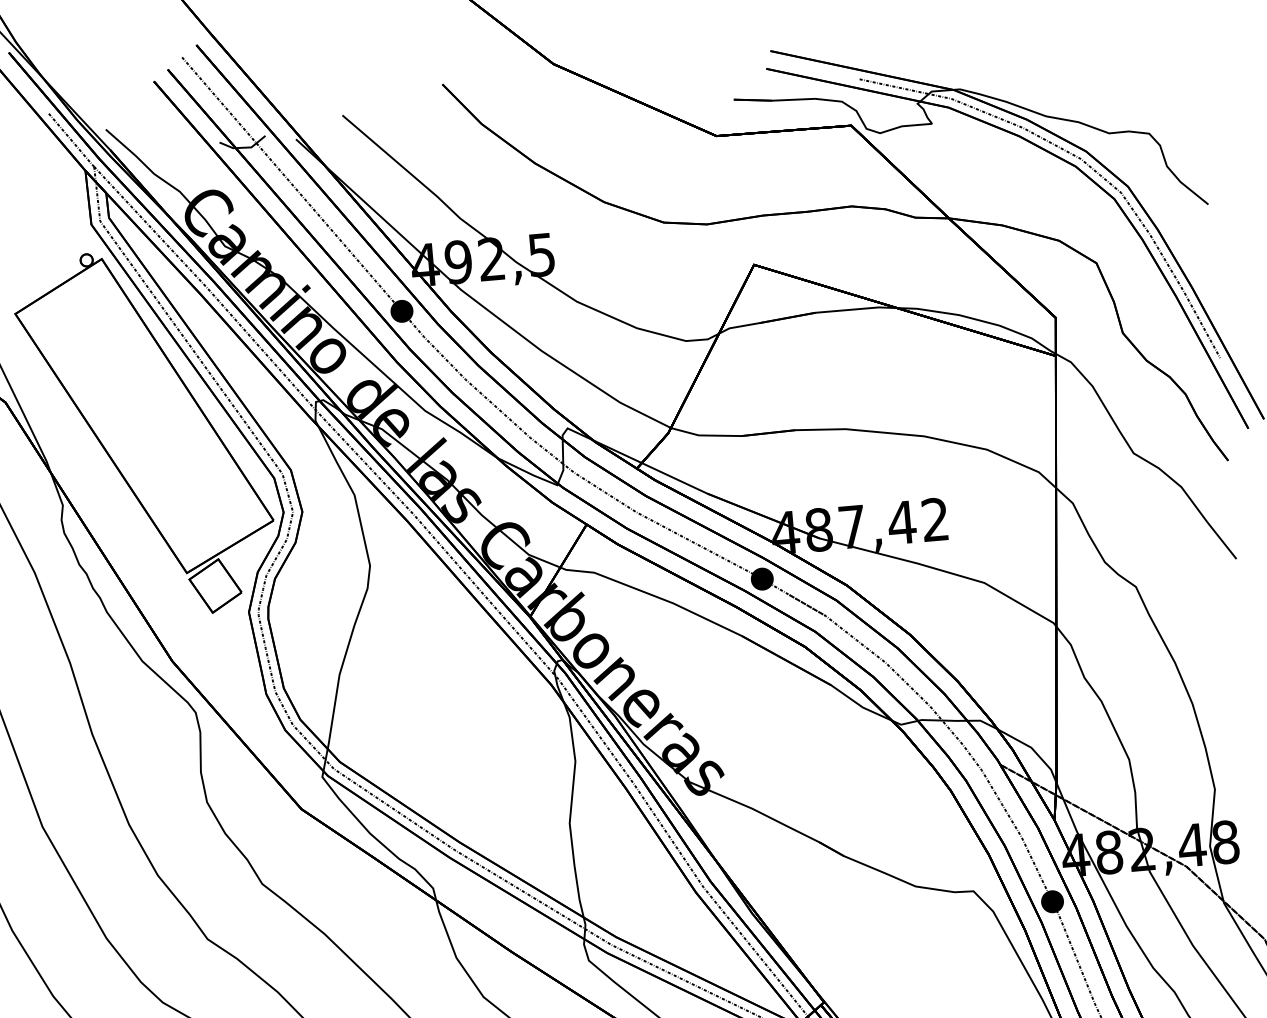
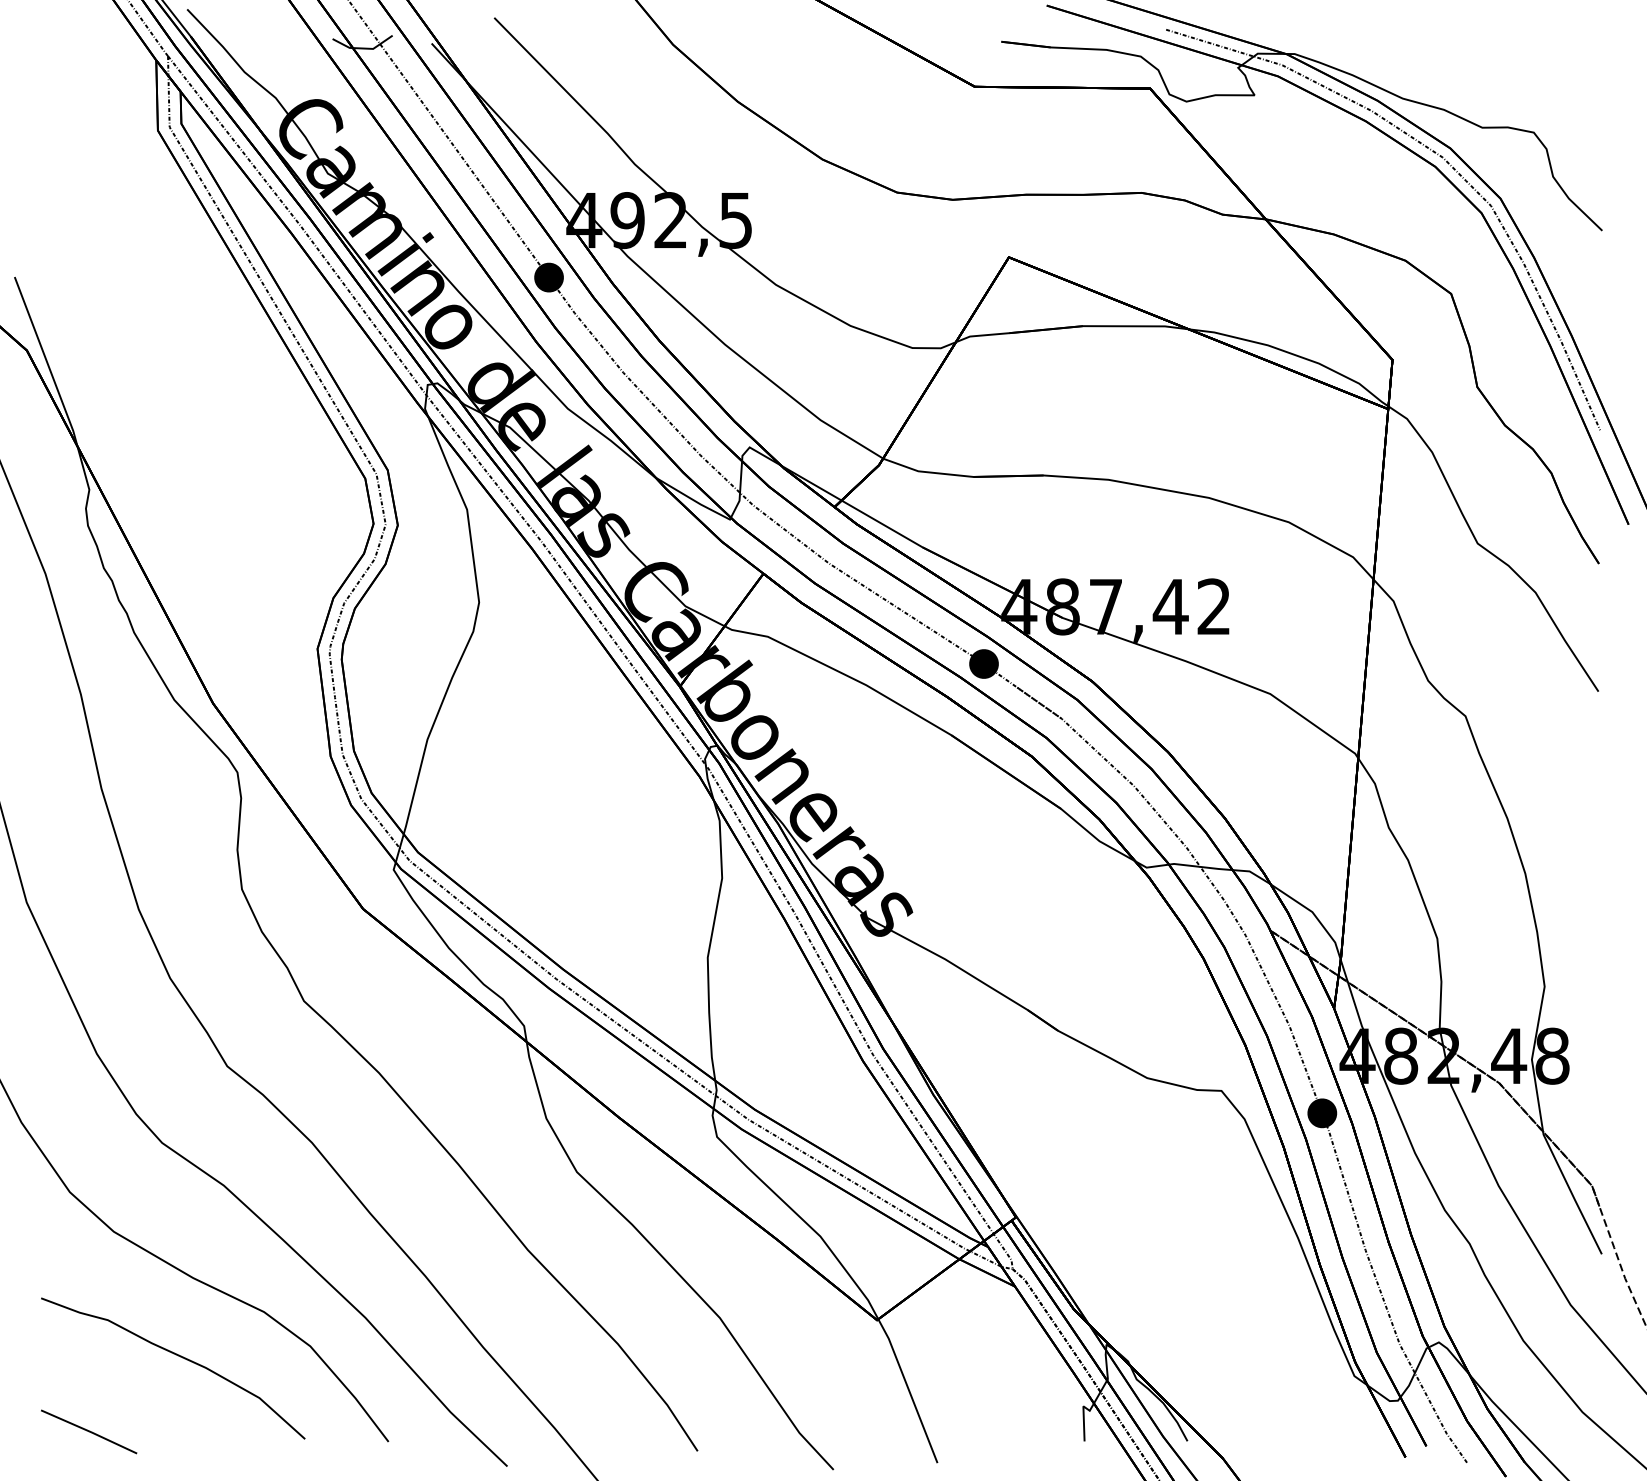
part: (145, 433) -> (204, 406), removed

